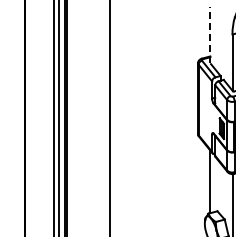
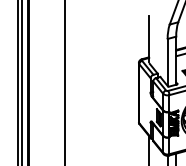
line: (210, 34) -> (149, 38), dashed -> solid

